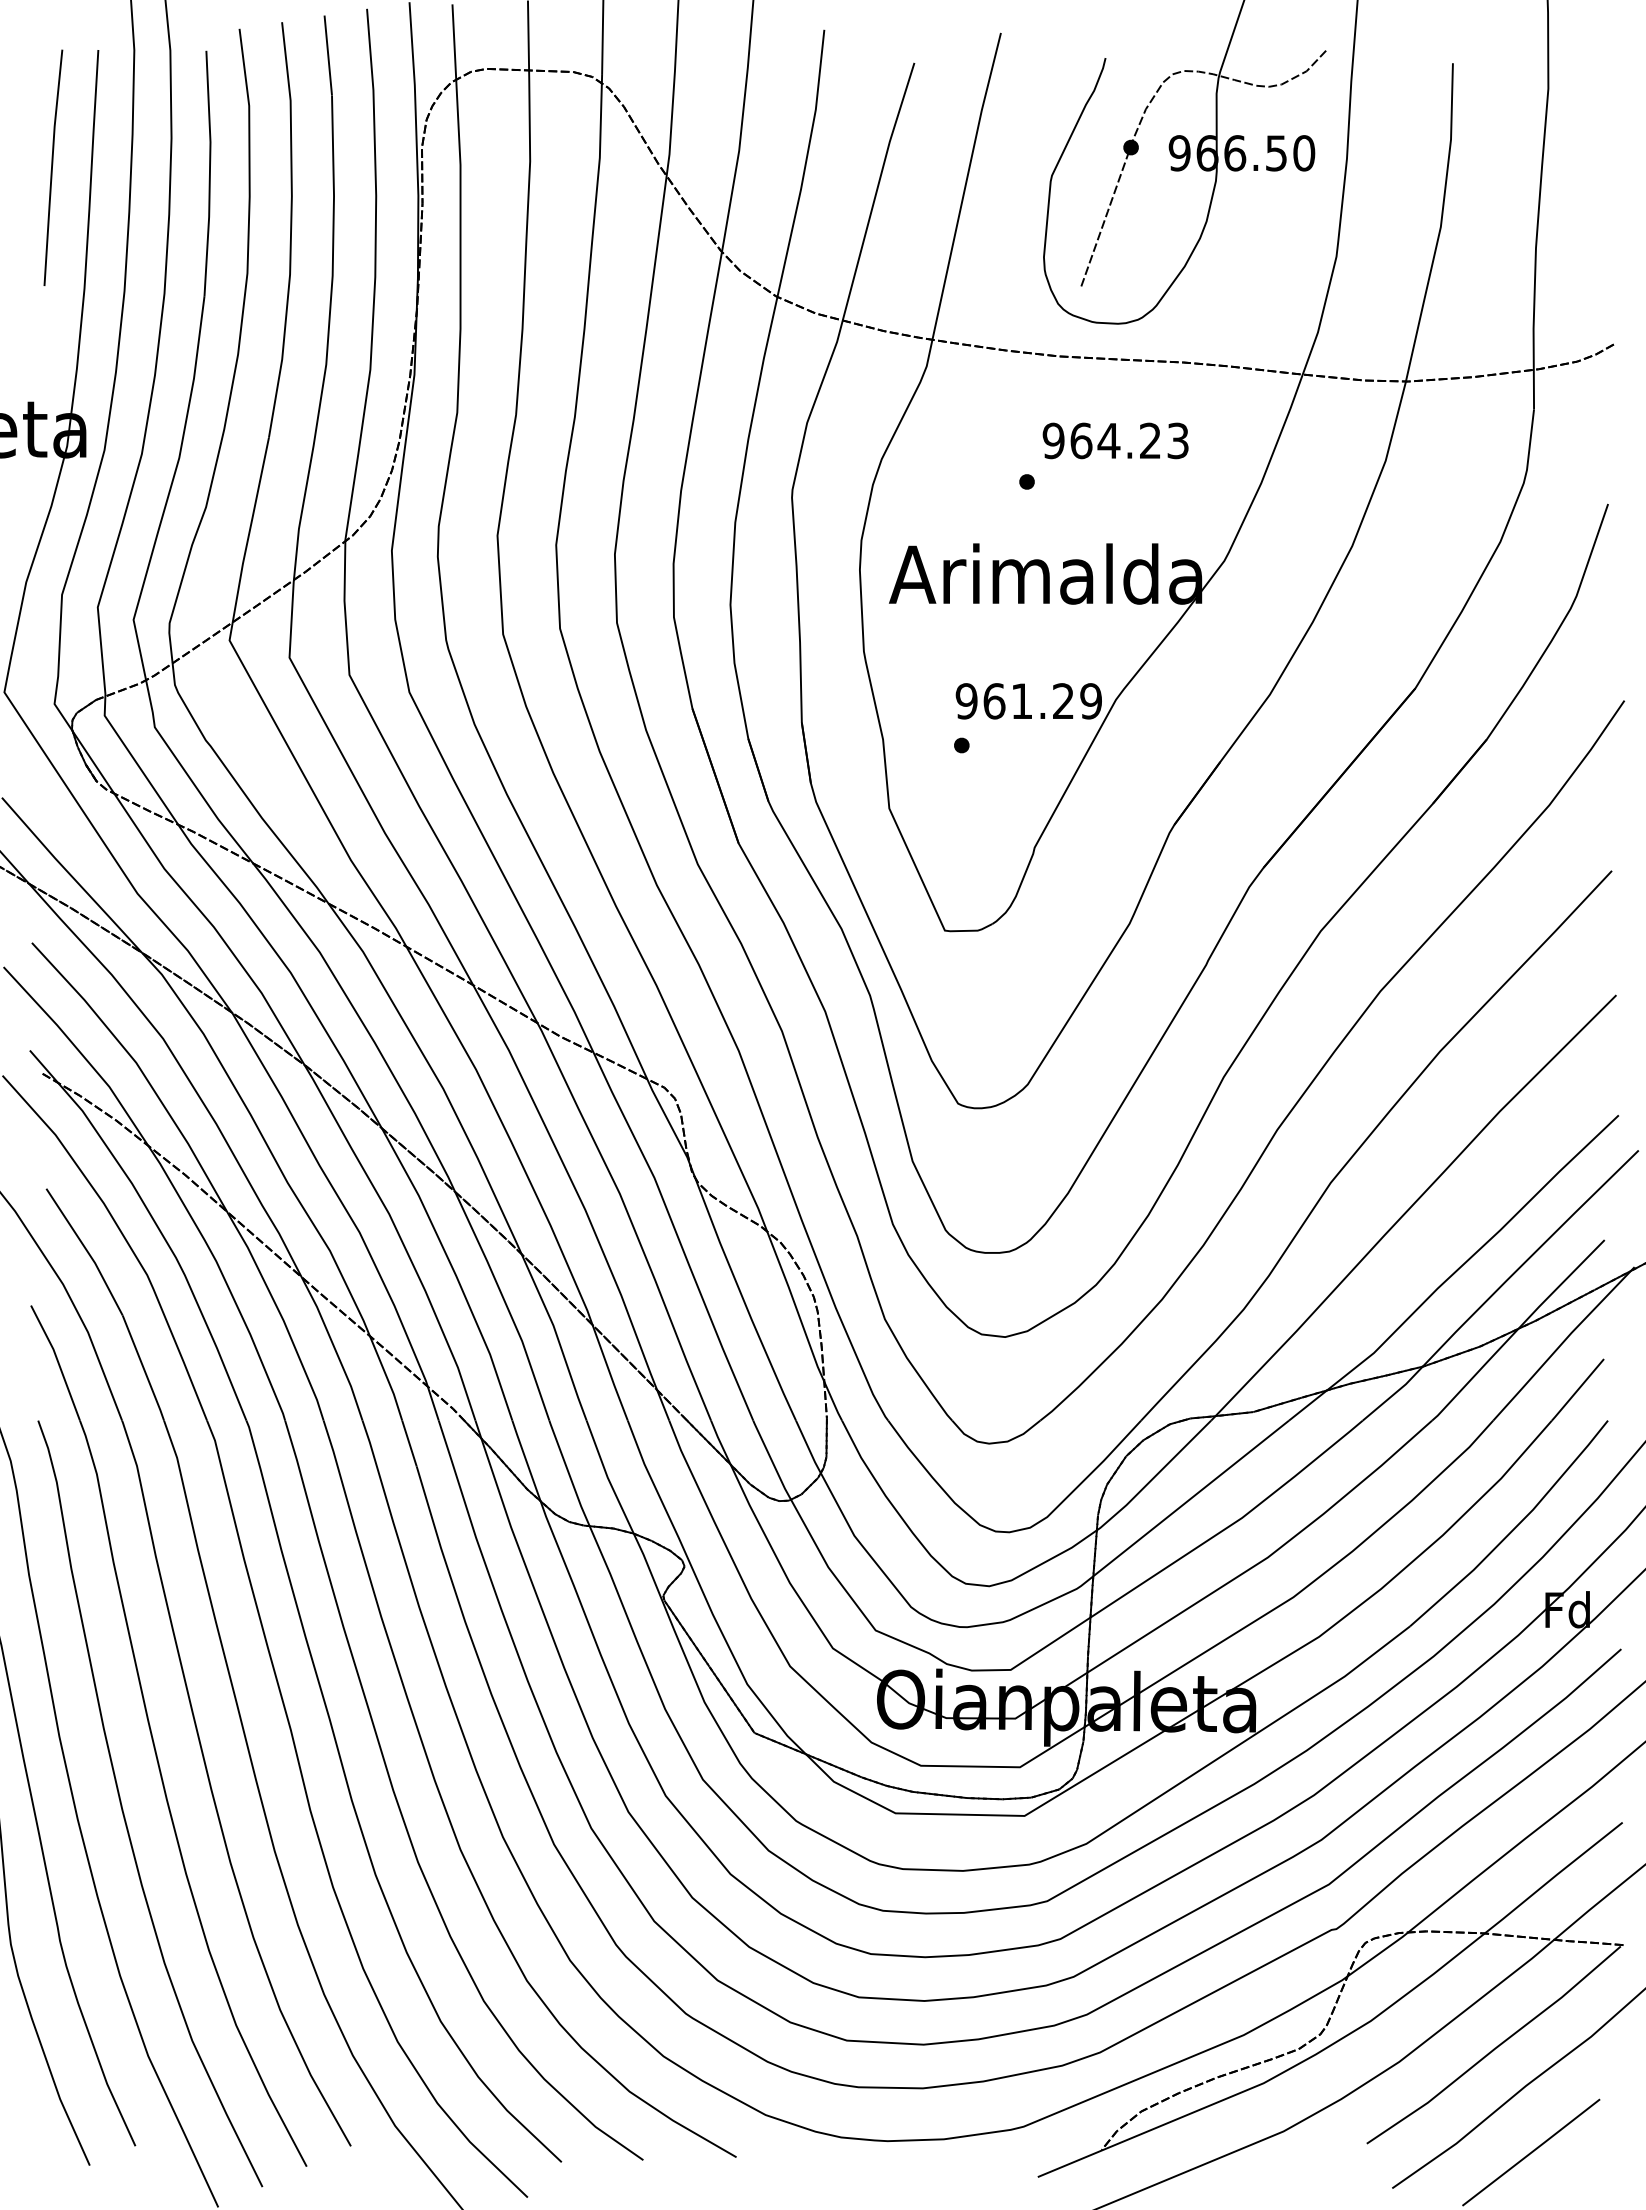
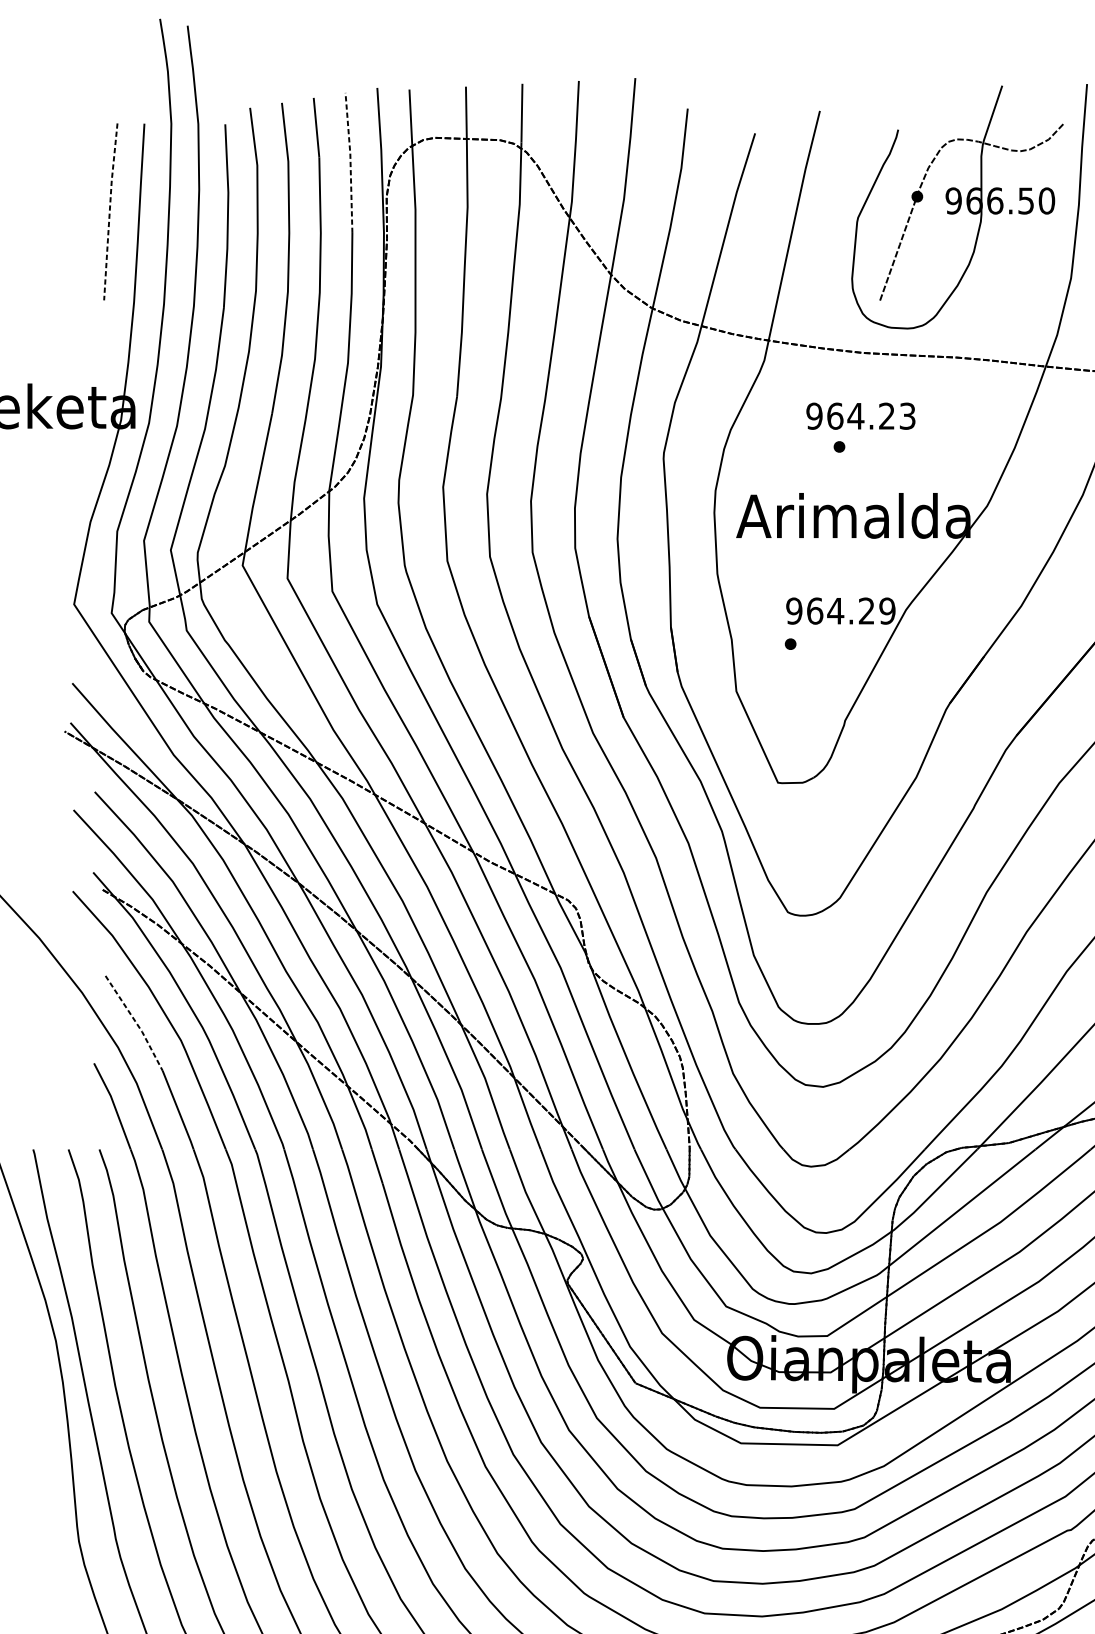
line: (373, 101) -> (350, 162), solid -> dashed
line: (51, 168) -> (109, 212), solid -> dashed
text: (1115, 440) -> (860, 415), moved
text: (1021, 700) -> (835, 610), 961.29 -> 964.29
line: (87, 1251) -> (136, 1022), solid -> dashed

